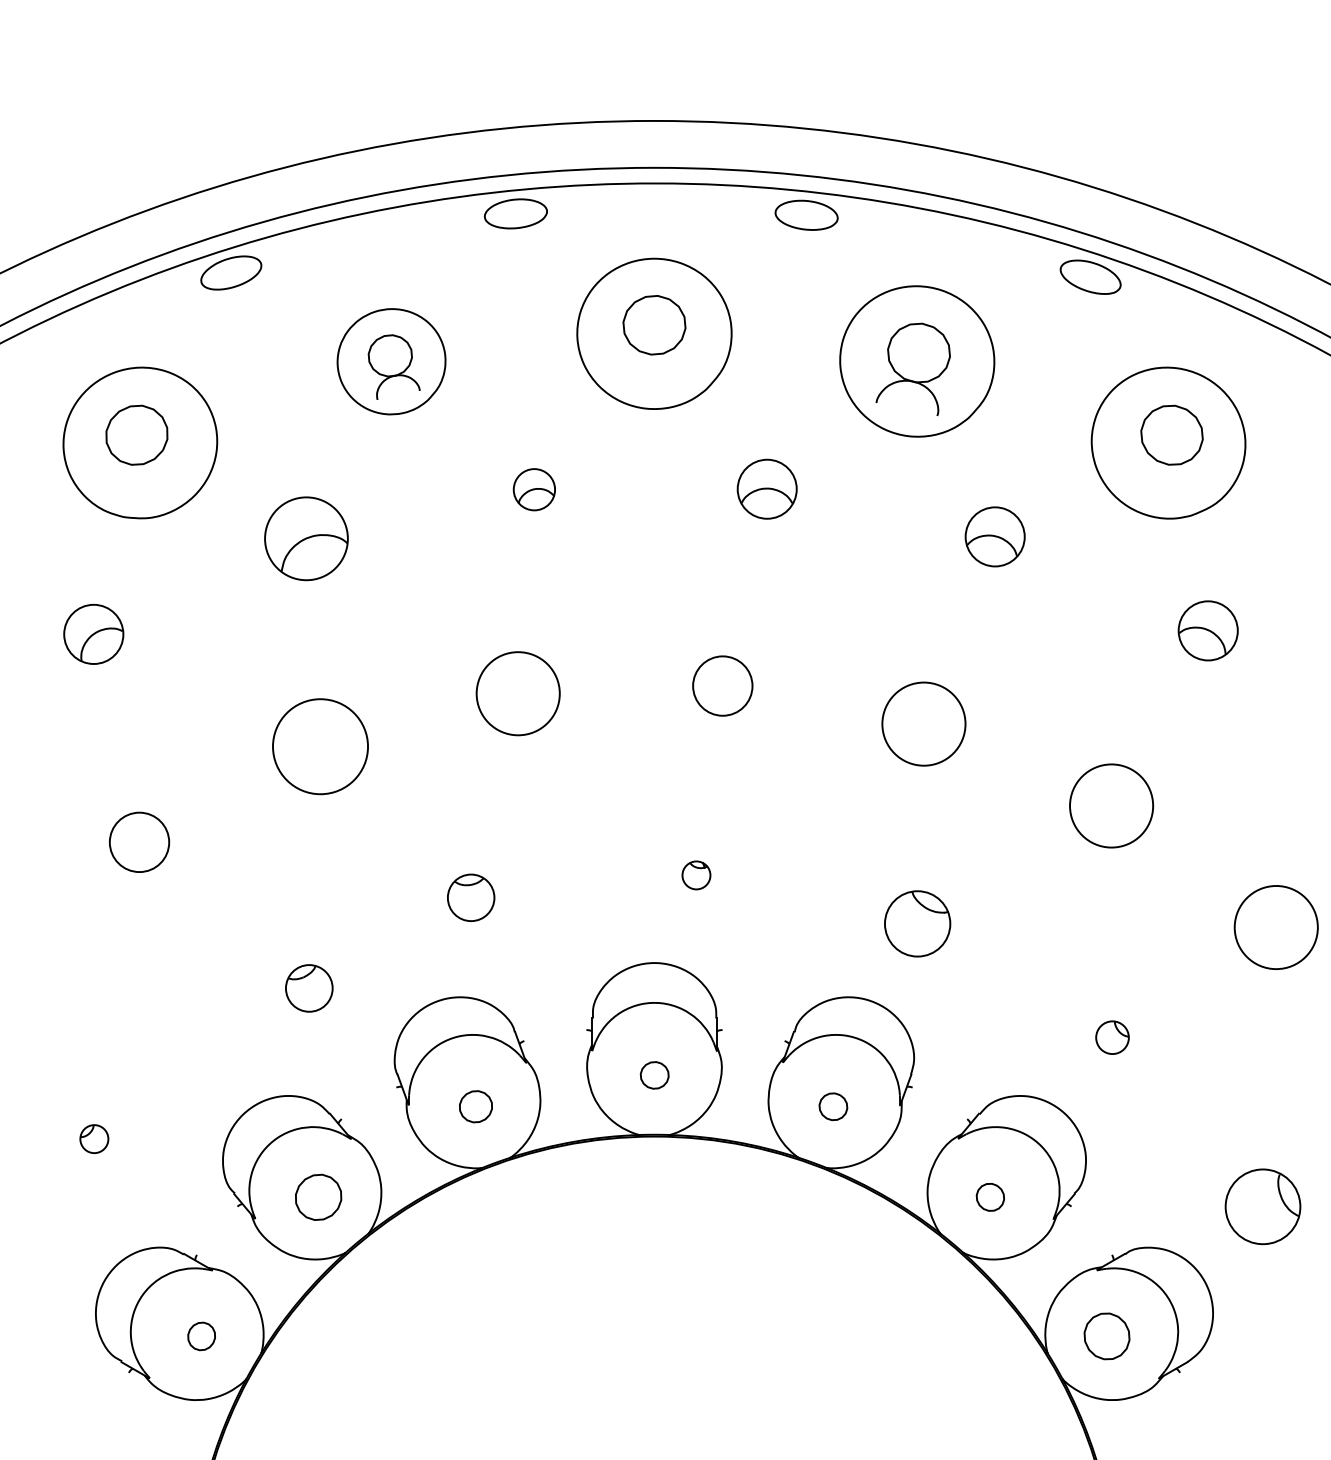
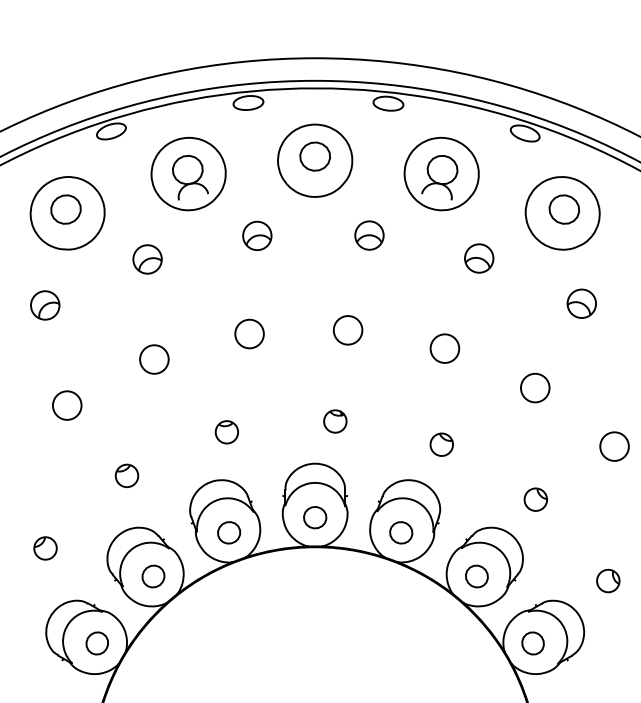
part: (391, 362) -> (188, 174), size x1.43
part: (534, 489) -> (257, 235), size x1.43
part: (306, 538) -> (147, 259), size x0.71
circle: (518, 692) -> (249, 333), size x0.71
circle: (923, 723) -> (444, 348), size x0.71
circle: (320, 746) -> (154, 359), size x0.62
circle: (1109, 804) -> (534, 387), size x0.71
part: (696, 875) -> (335, 421), size x1.67
part: (916, 923) -> (441, 444), size x0.71
circle: (1276, 927) -> (614, 446), size x0.71
part: (308, 987) -> (126, 475), moved
part: (1112, 1037) -> (535, 499), size x1.43
part: (655, 1074) -> (315, 517), size x1.67
part: (476, 1105) -> (229, 532), size x1.43
part: (833, 1105) -> (401, 532), size x1.67
part: (94, 1139) -> (45, 548), size x1.67
part: (989, 1197) -> (476, 576), size x1.67
part: (1263, 1205) -> (608, 580), size x0.62
part: (200, 1336) -> (96, 643), size x1.67

